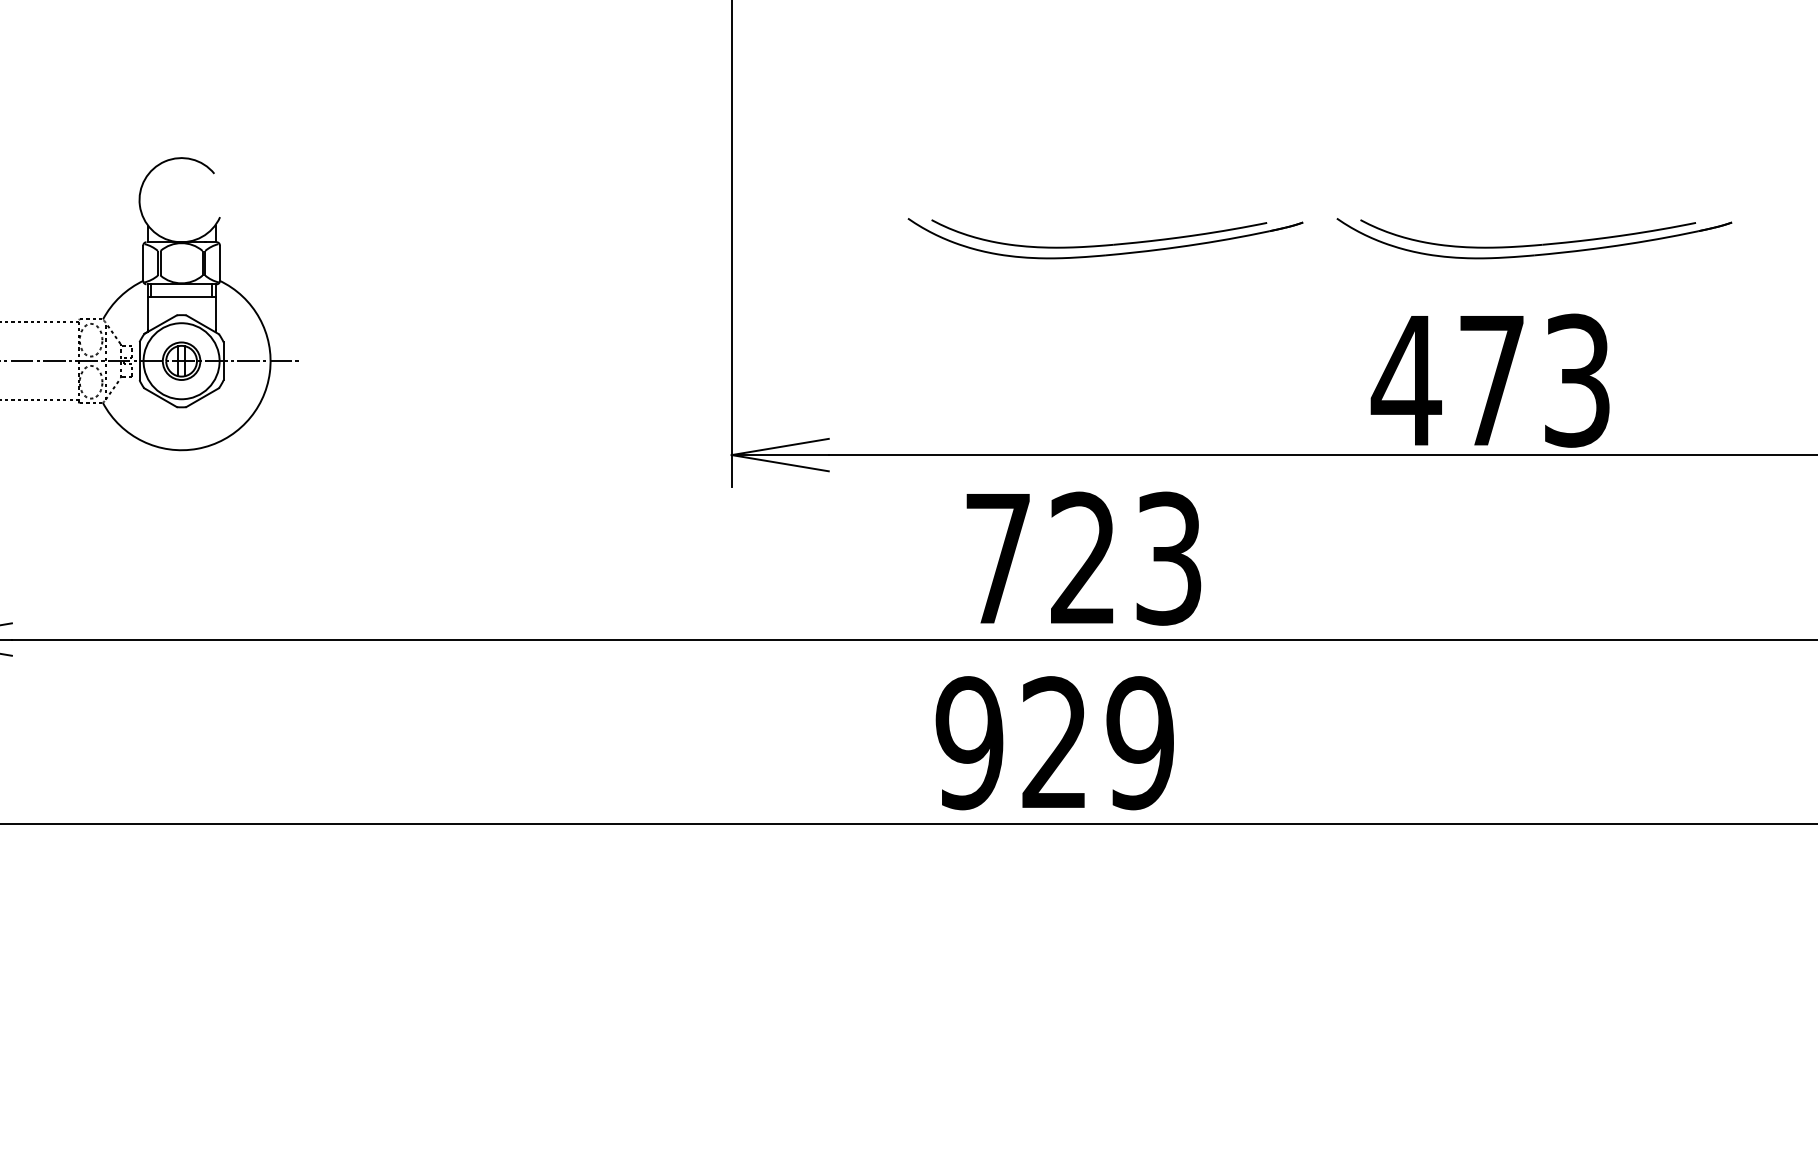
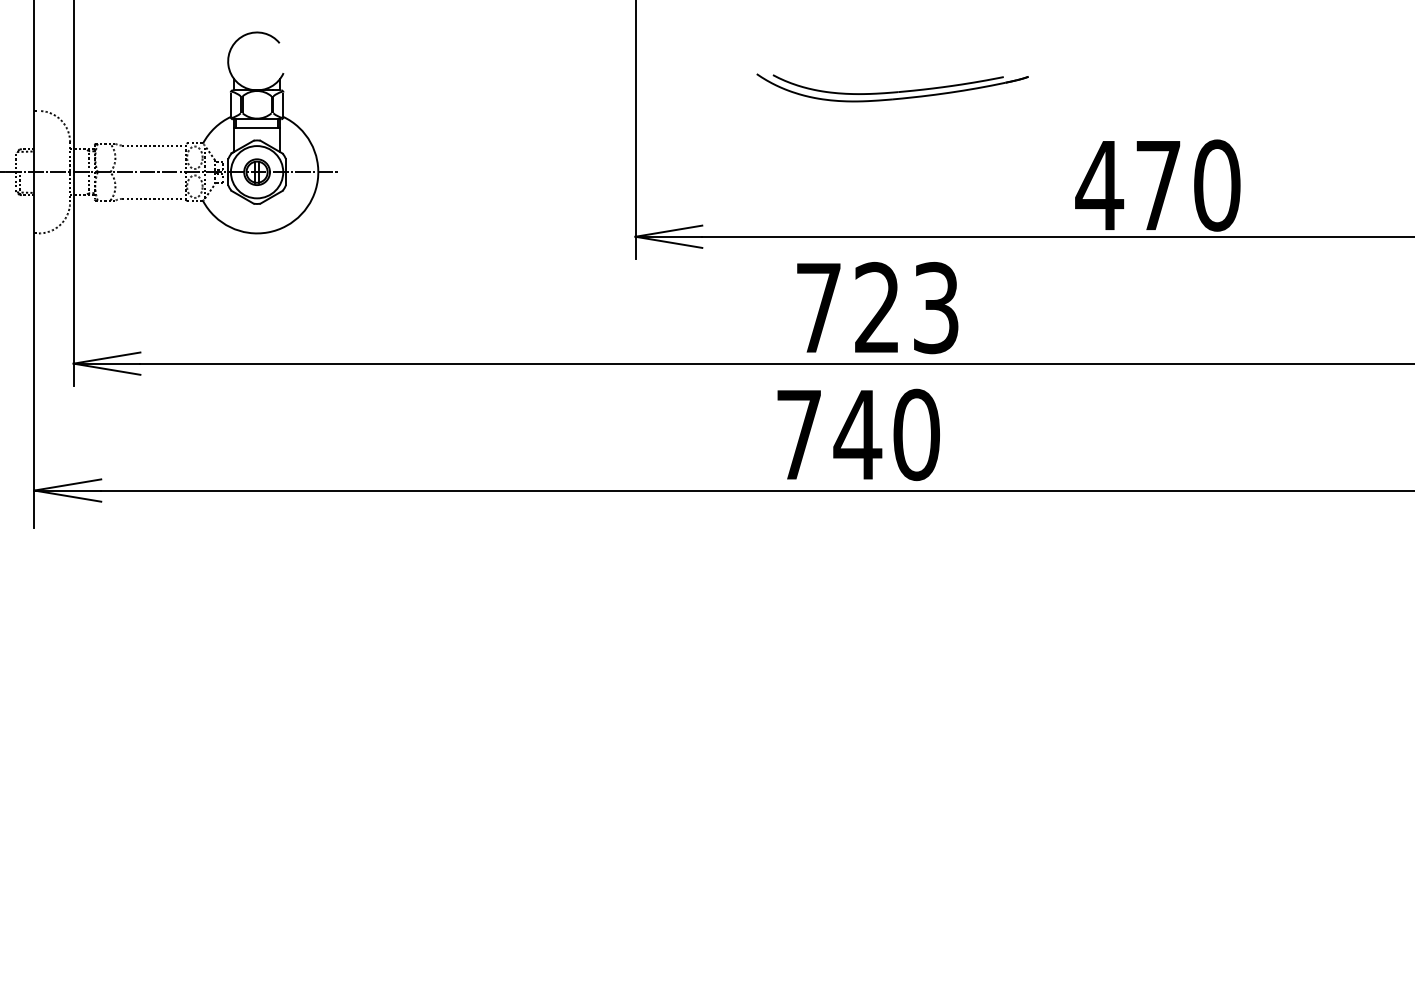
part: (1534, 238) -> (1187, 87), removed
text: (1577, 380) -> (1217, 185), 473 -> 470
text: (1054, 742) -> (857, 434), 929 -> 740

